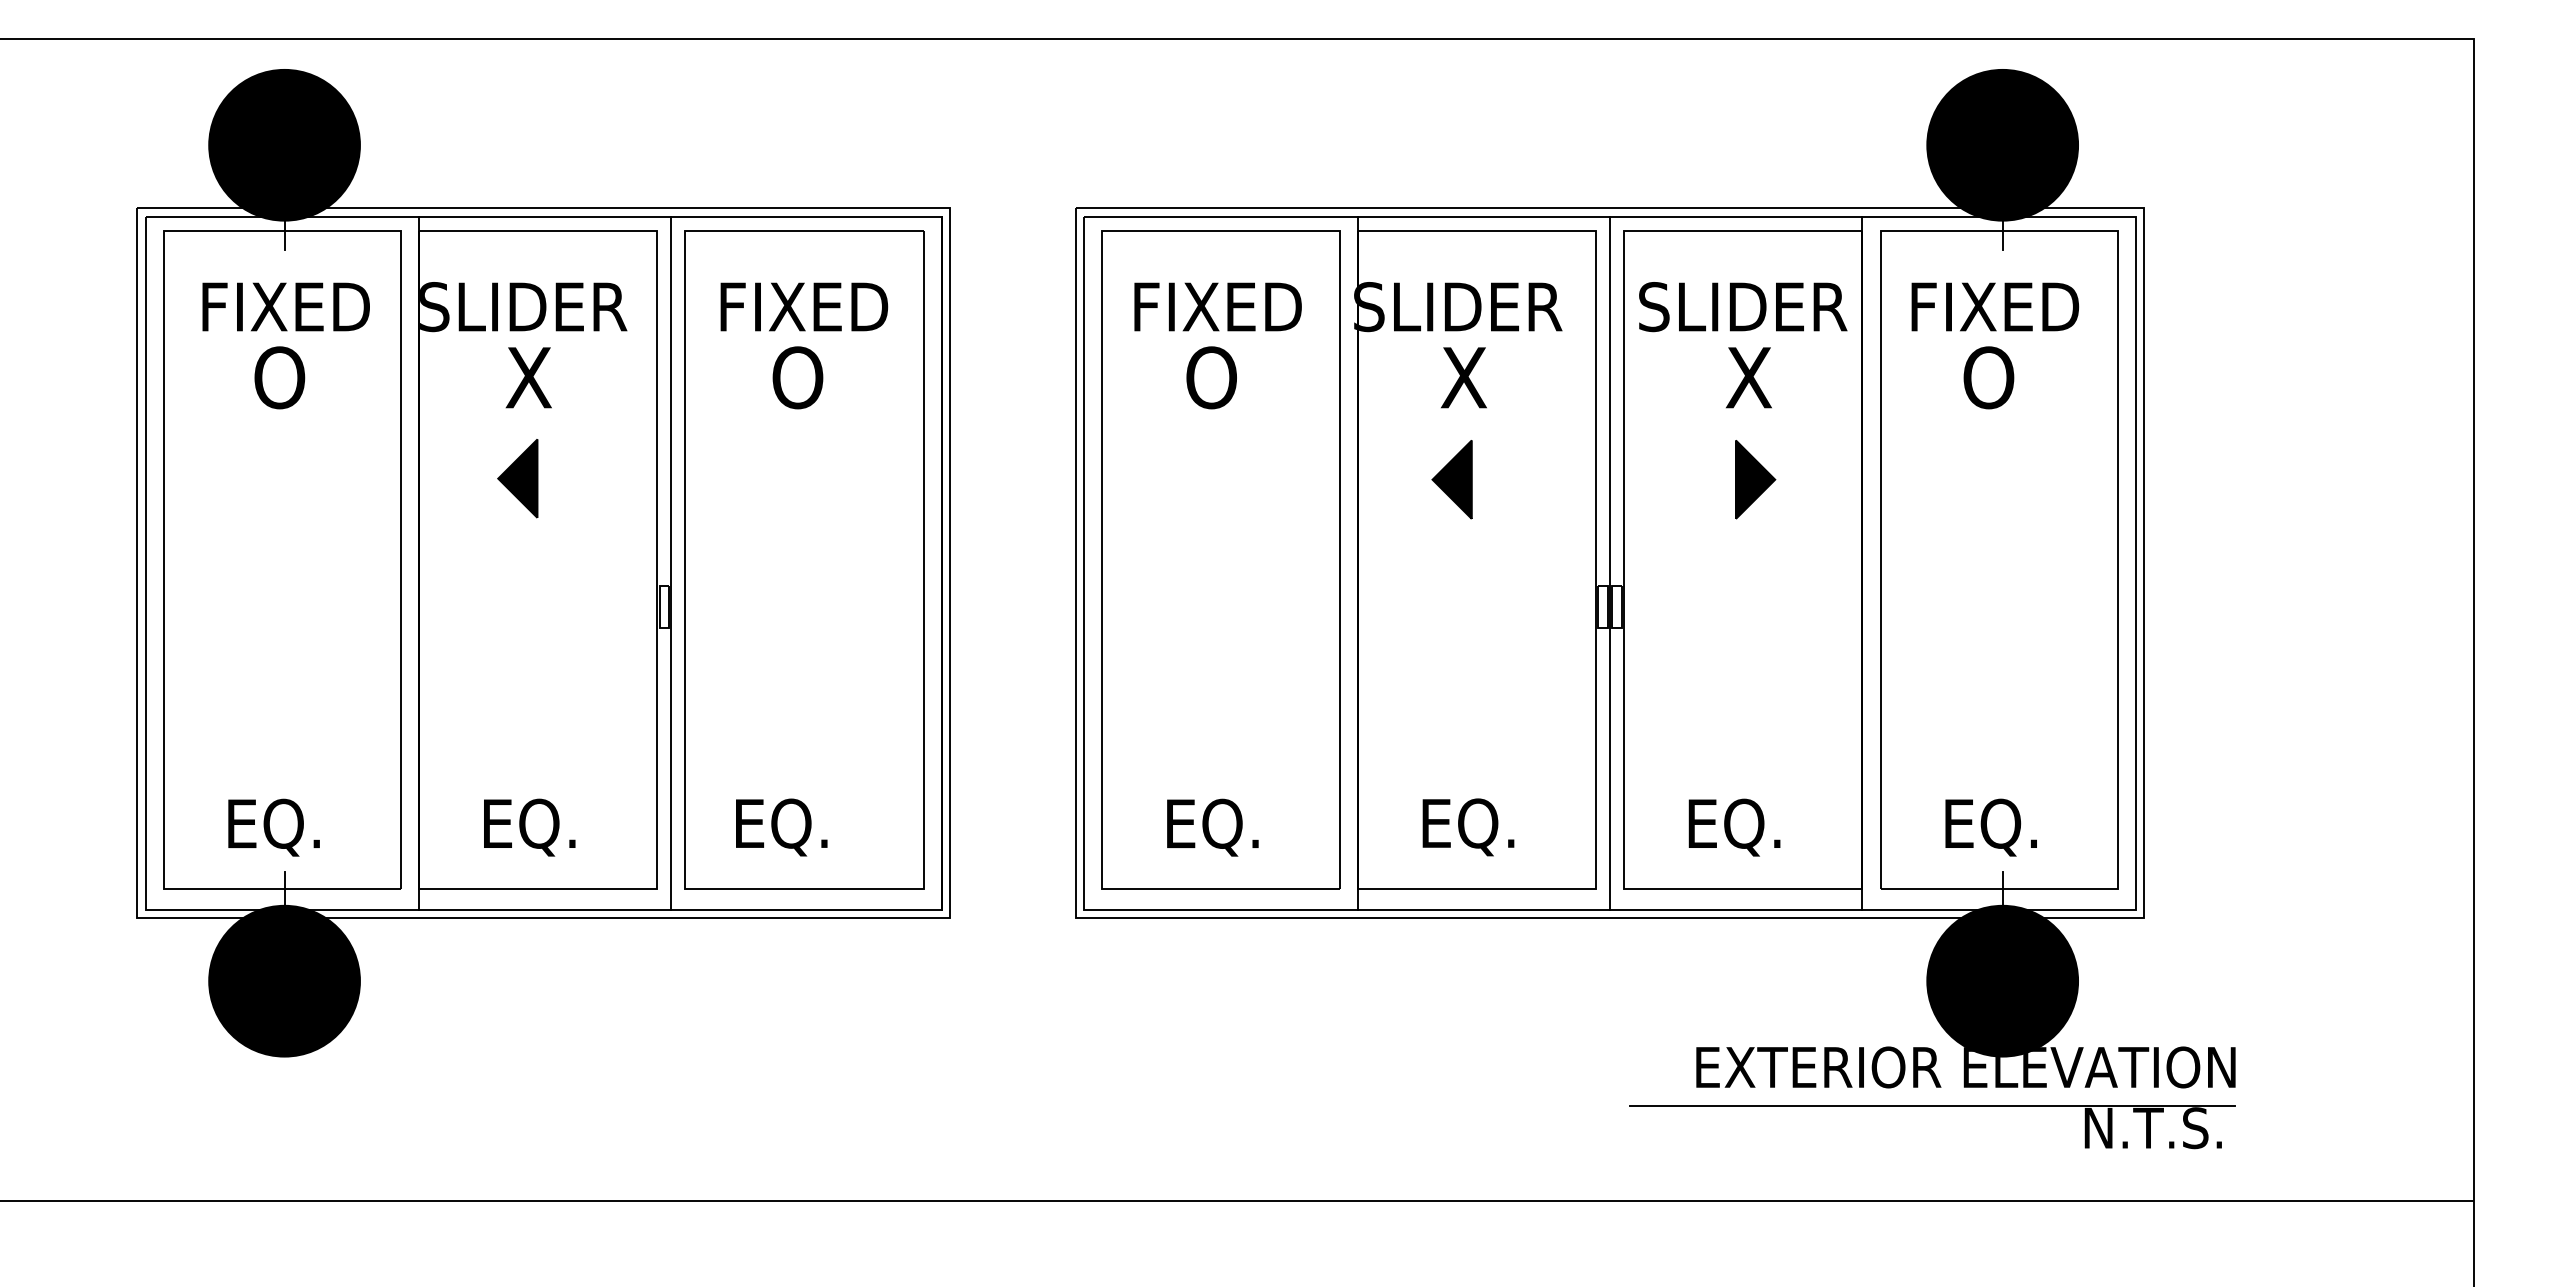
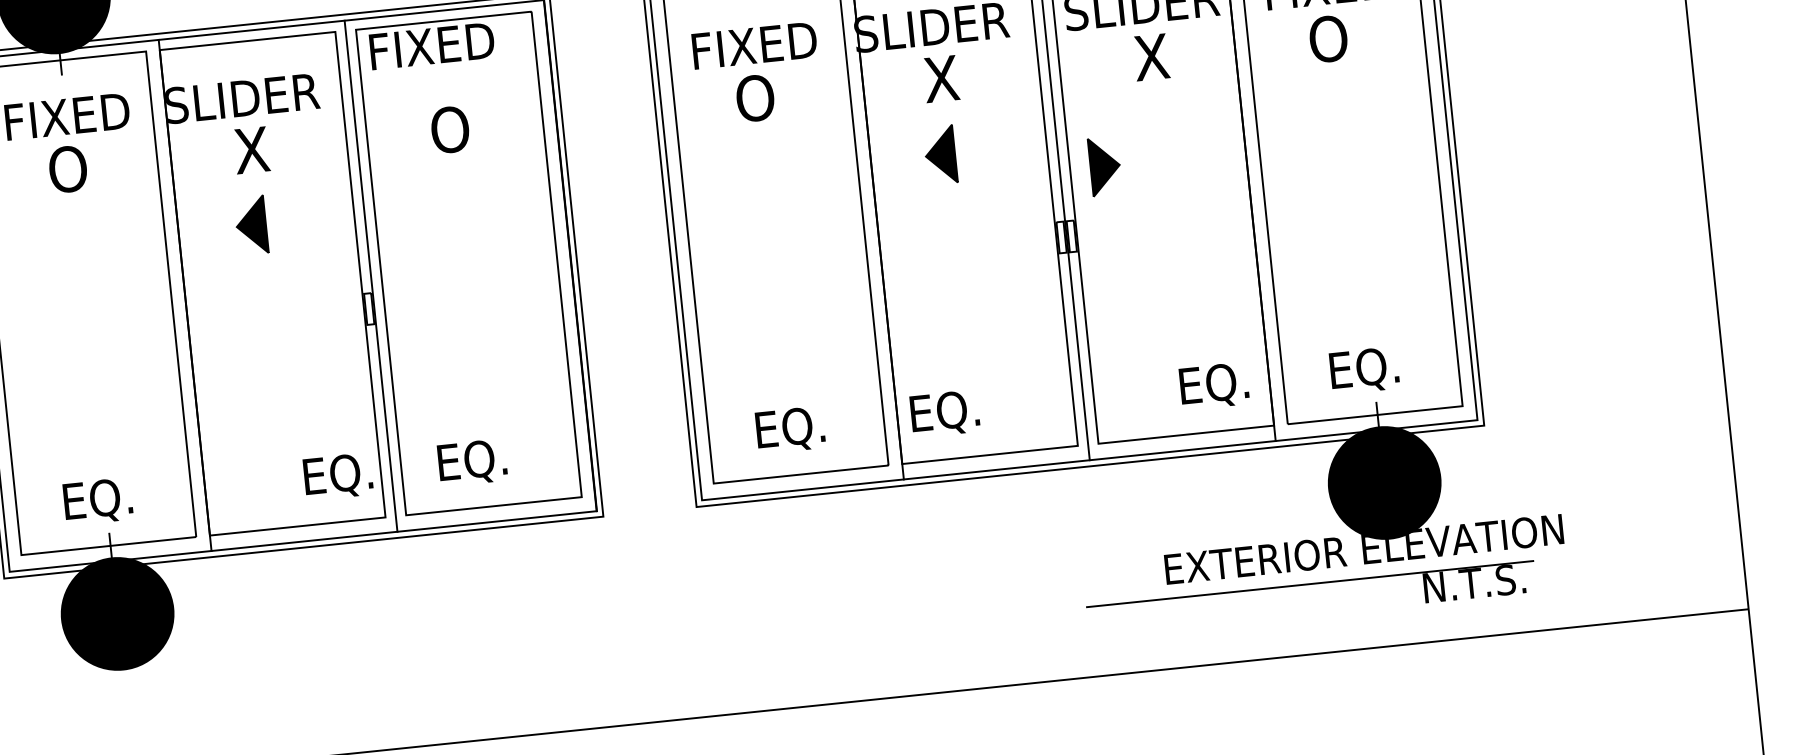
text: (804, 306) -> (432, 45), moved
part: (1755, 479) -> (1105, 166), moved
text: (529, 827) -> (338, 476), moved
text: (1468, 827) -> (945, 413), moved
text: (1734, 827) -> (1214, 386), moved
part: (1932, 1106) -> (1310, 584), moved

